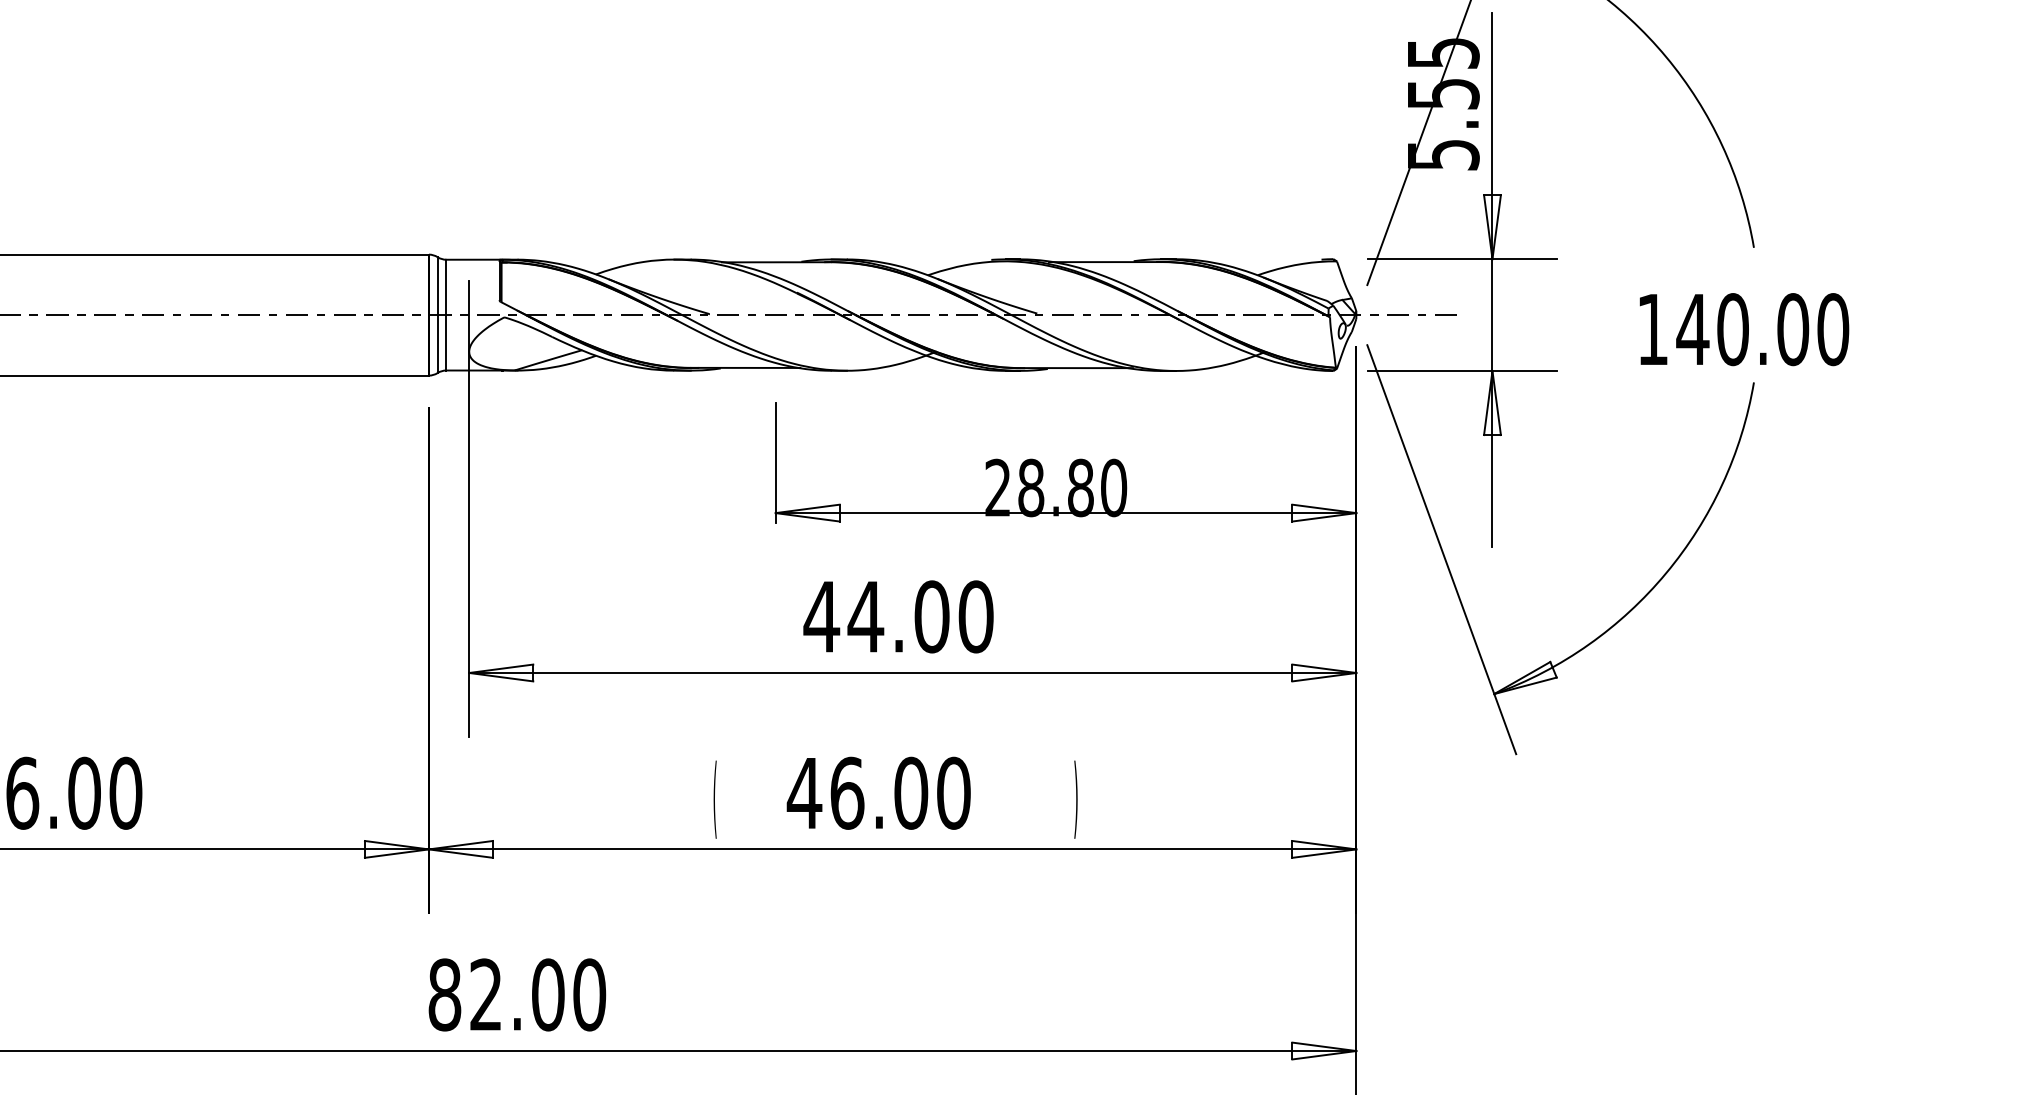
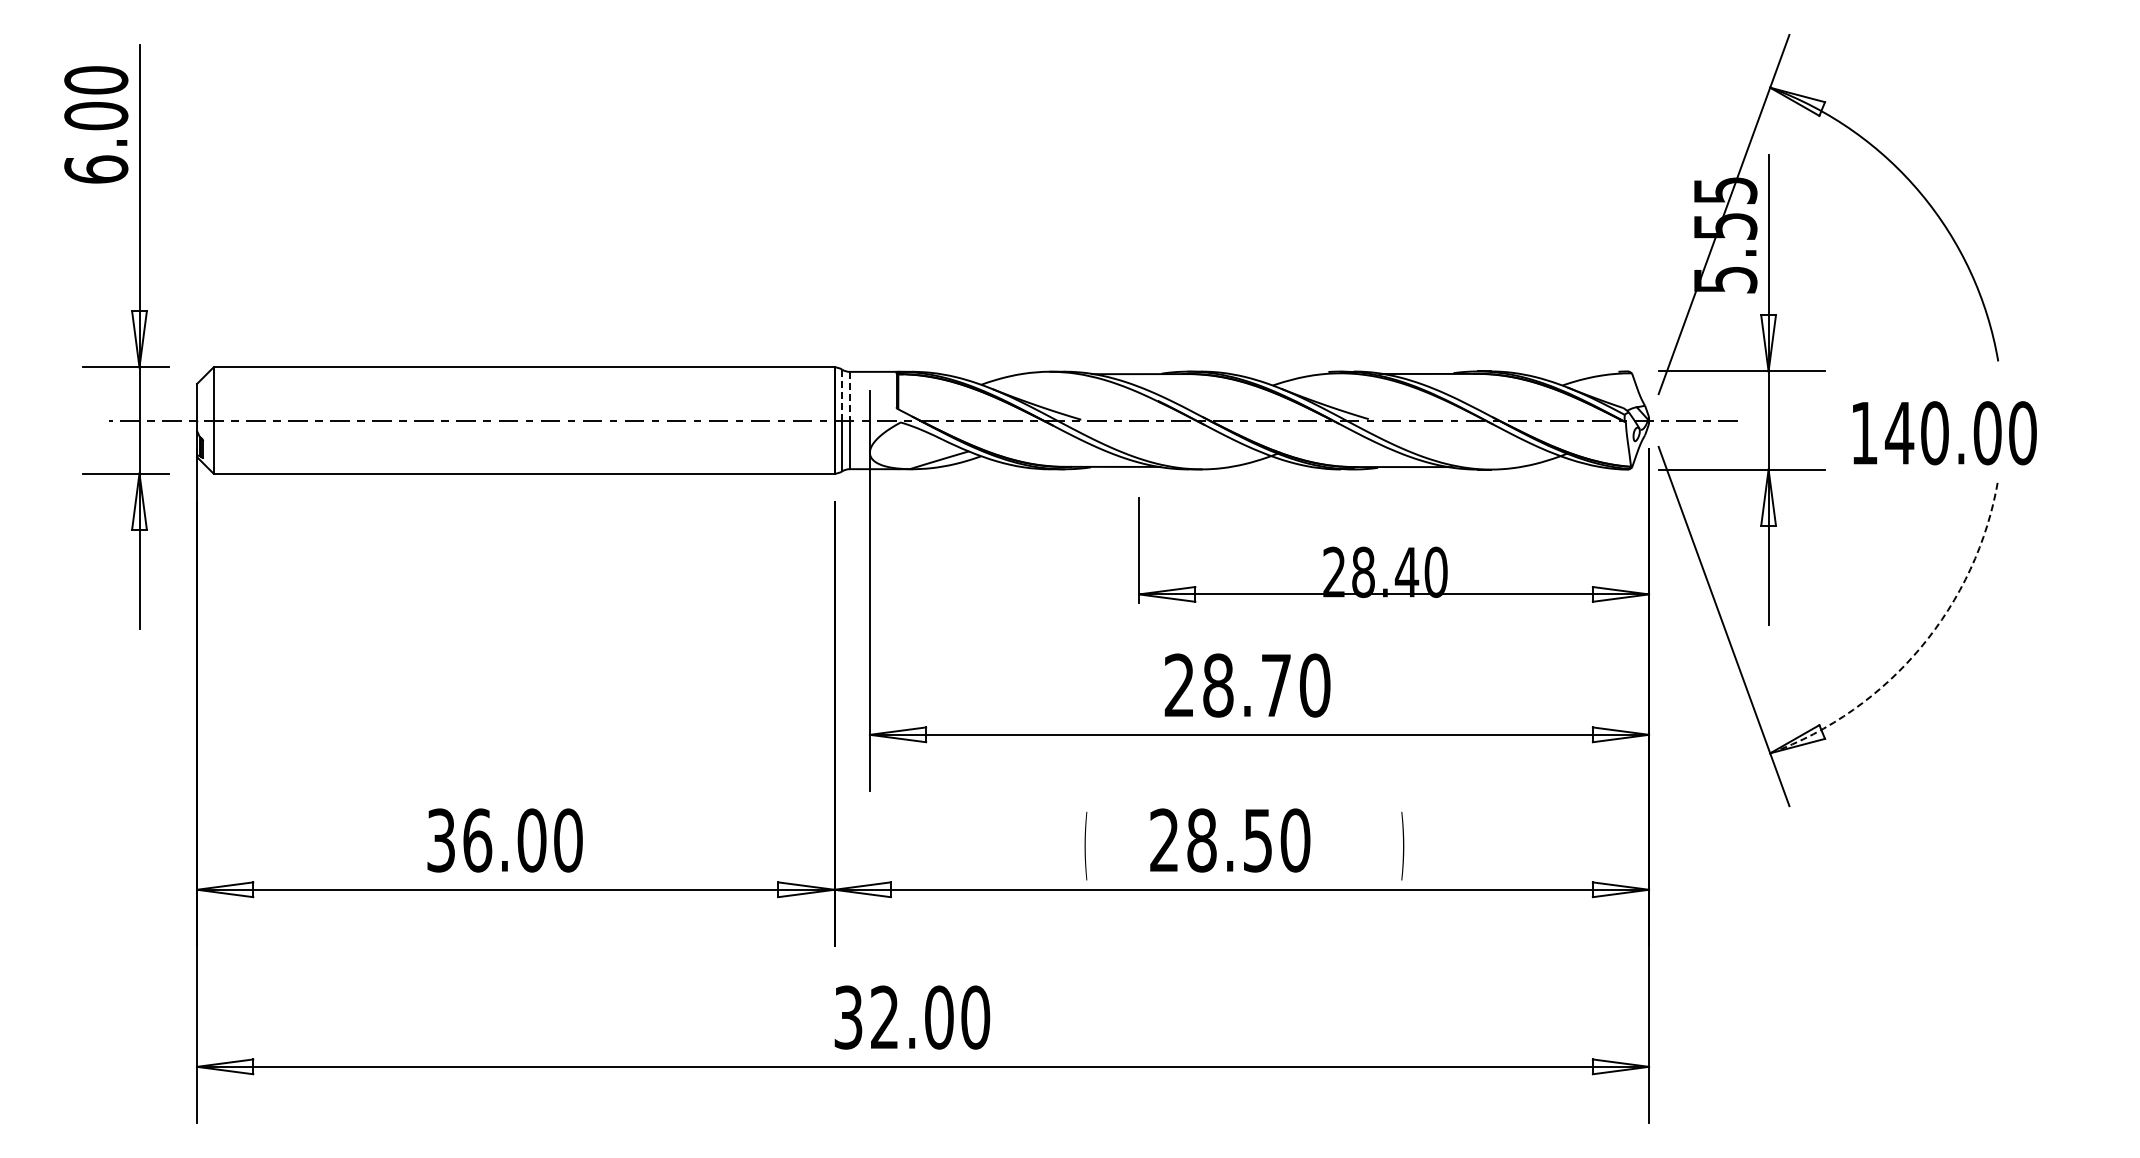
line: (438, 286) -> (842, 395), solid -> dashed
line: (445, 287) -> (849, 396), solid -> dashed
text: (1744, 329) -> (1944, 433), moved
text: (1080, 487) -> (1406, 571), 28.80 -> 28.40
arc: (1666, 573) -> (1921, 647), solid -> dashed
text: (876, 616) -> (1227, 685), 44.00 -> 28.70
text: (857, 793) -> (1210, 840), 46.00 -> 28.50
text: (444, 994) -> (848, 1017), 82.00 -> 32.00

